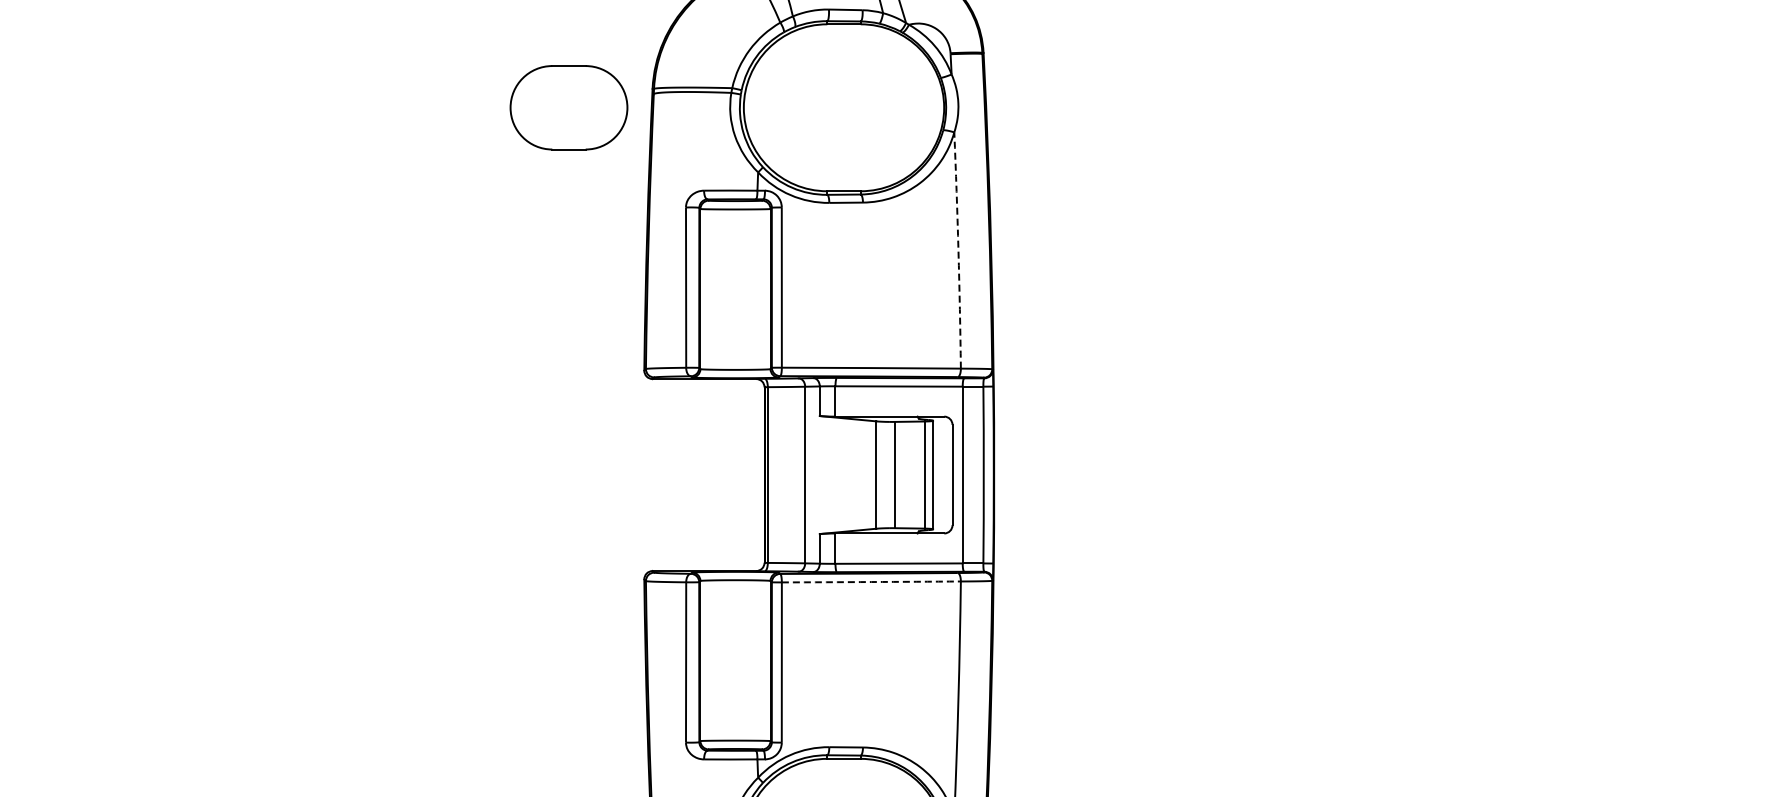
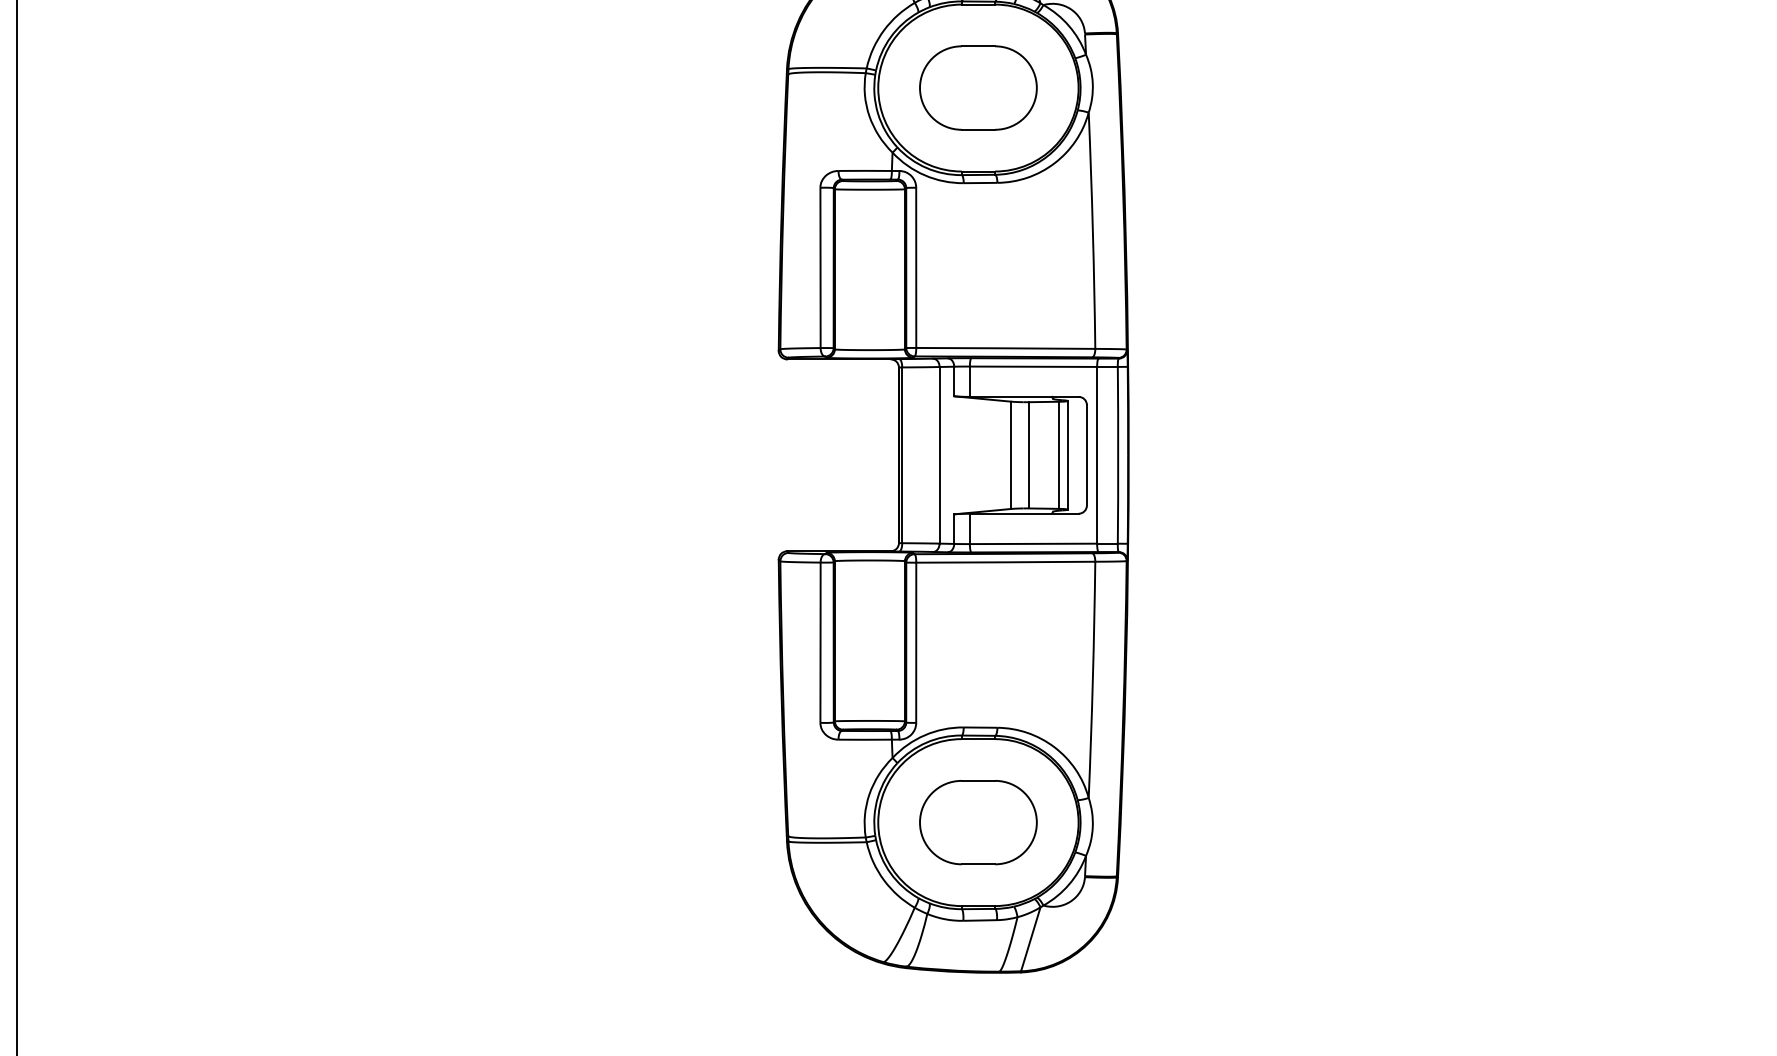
part: (569, 107) -> (978, 87), moved
arc: (958, 250) -> (1092, 230), dashed -> solid
arc: (871, 582) -> (1005, 562), dashed -> solid

